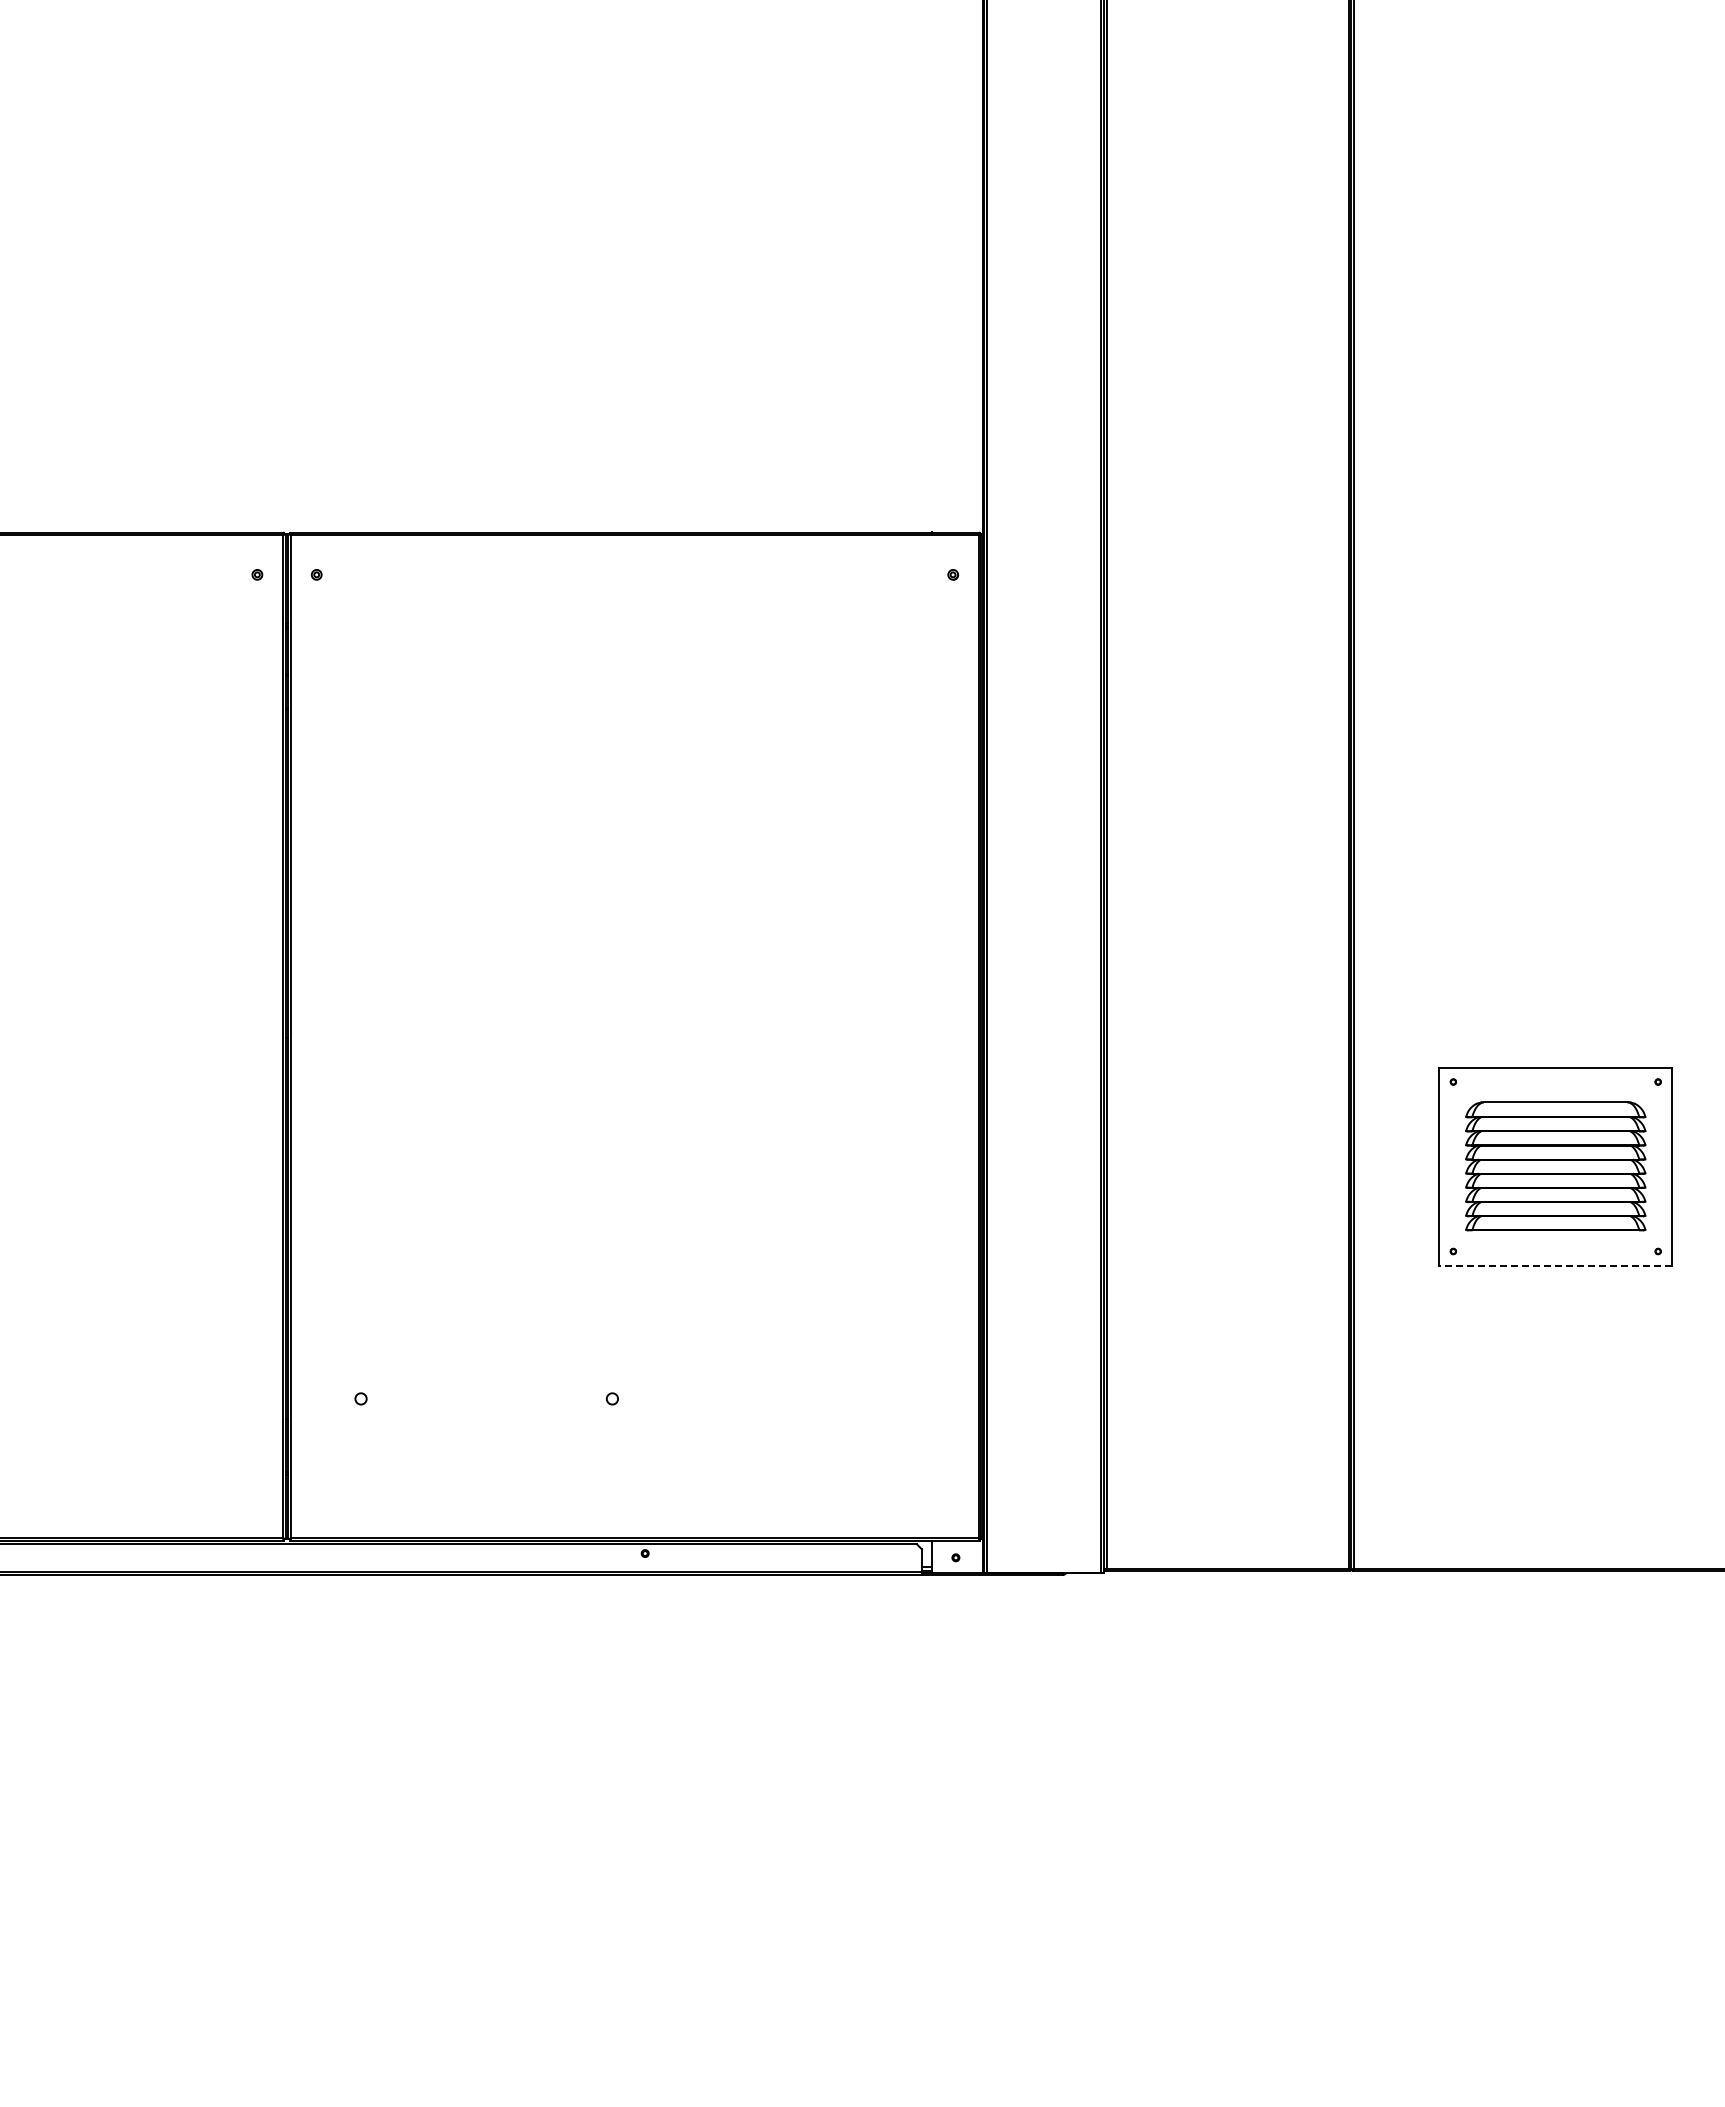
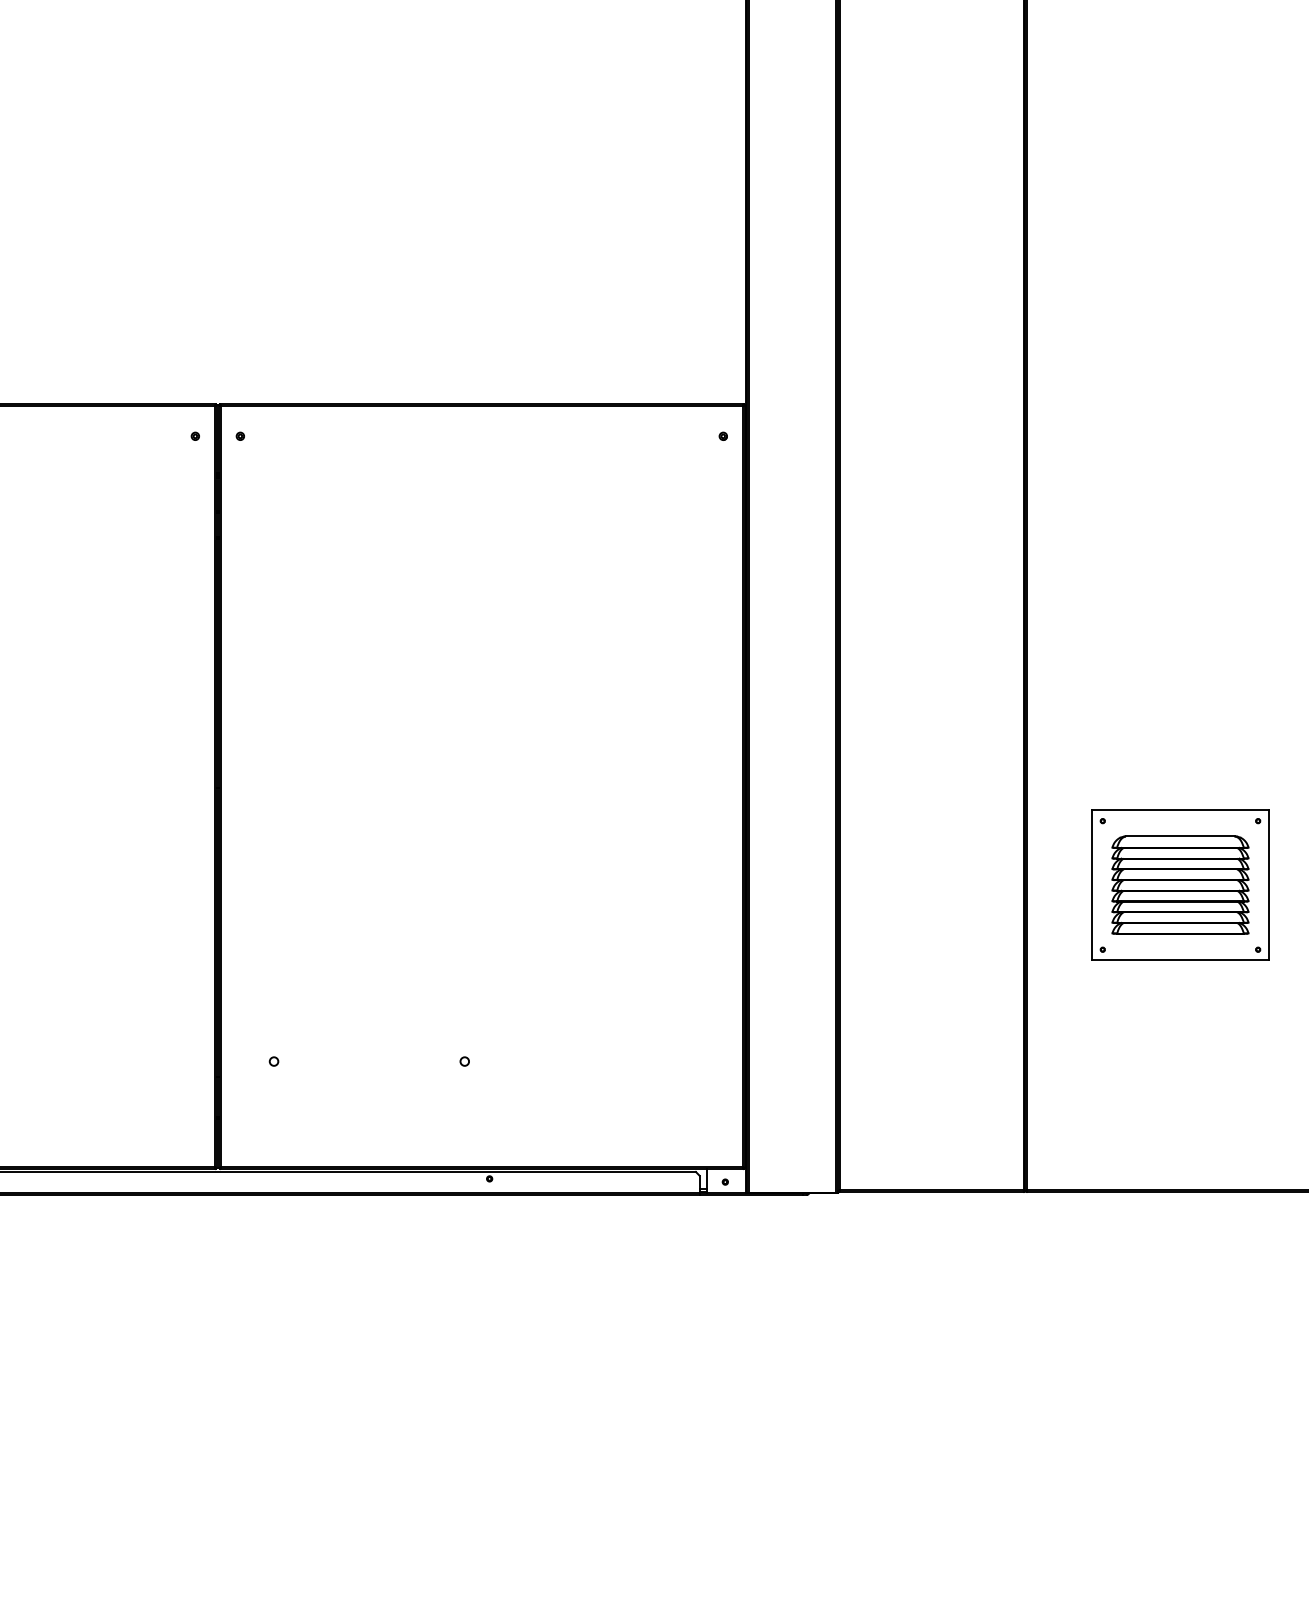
line: (1555, 1265) -> (1180, 960), dashed -> solid

